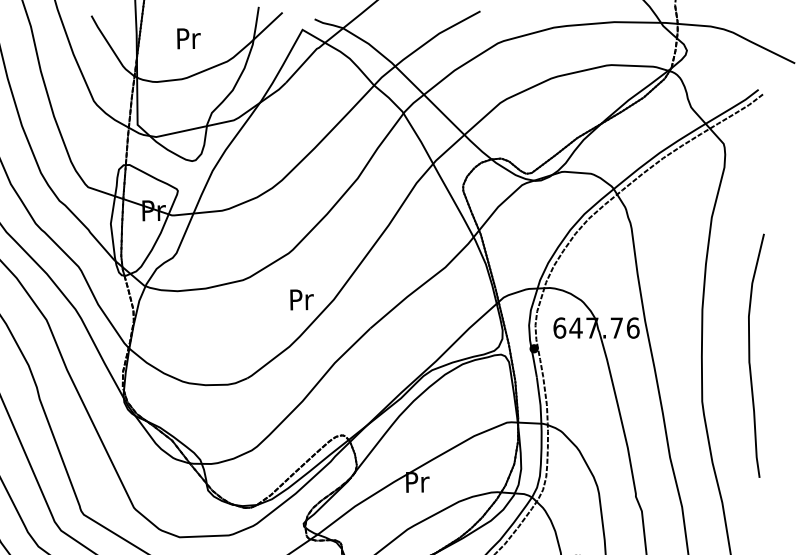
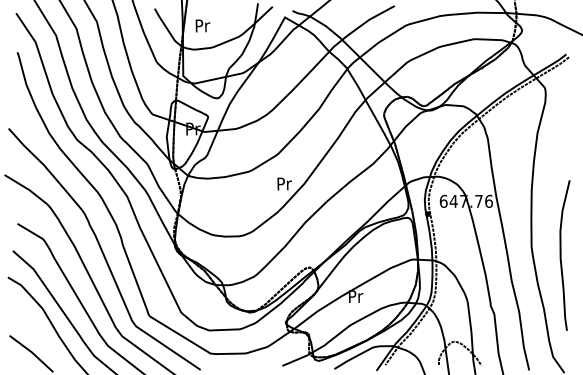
text: (188, 38) -> (202, 25), moved
curve: (750, 355) -> (561, 255), moved

